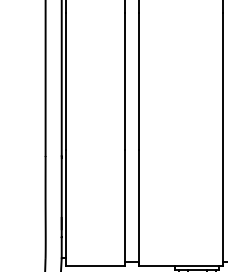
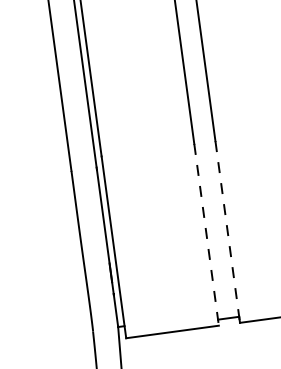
line: (125, 208) -> (207, 235), solid -> dashed
line: (138, 208) -> (227, 233), solid -> dashed

